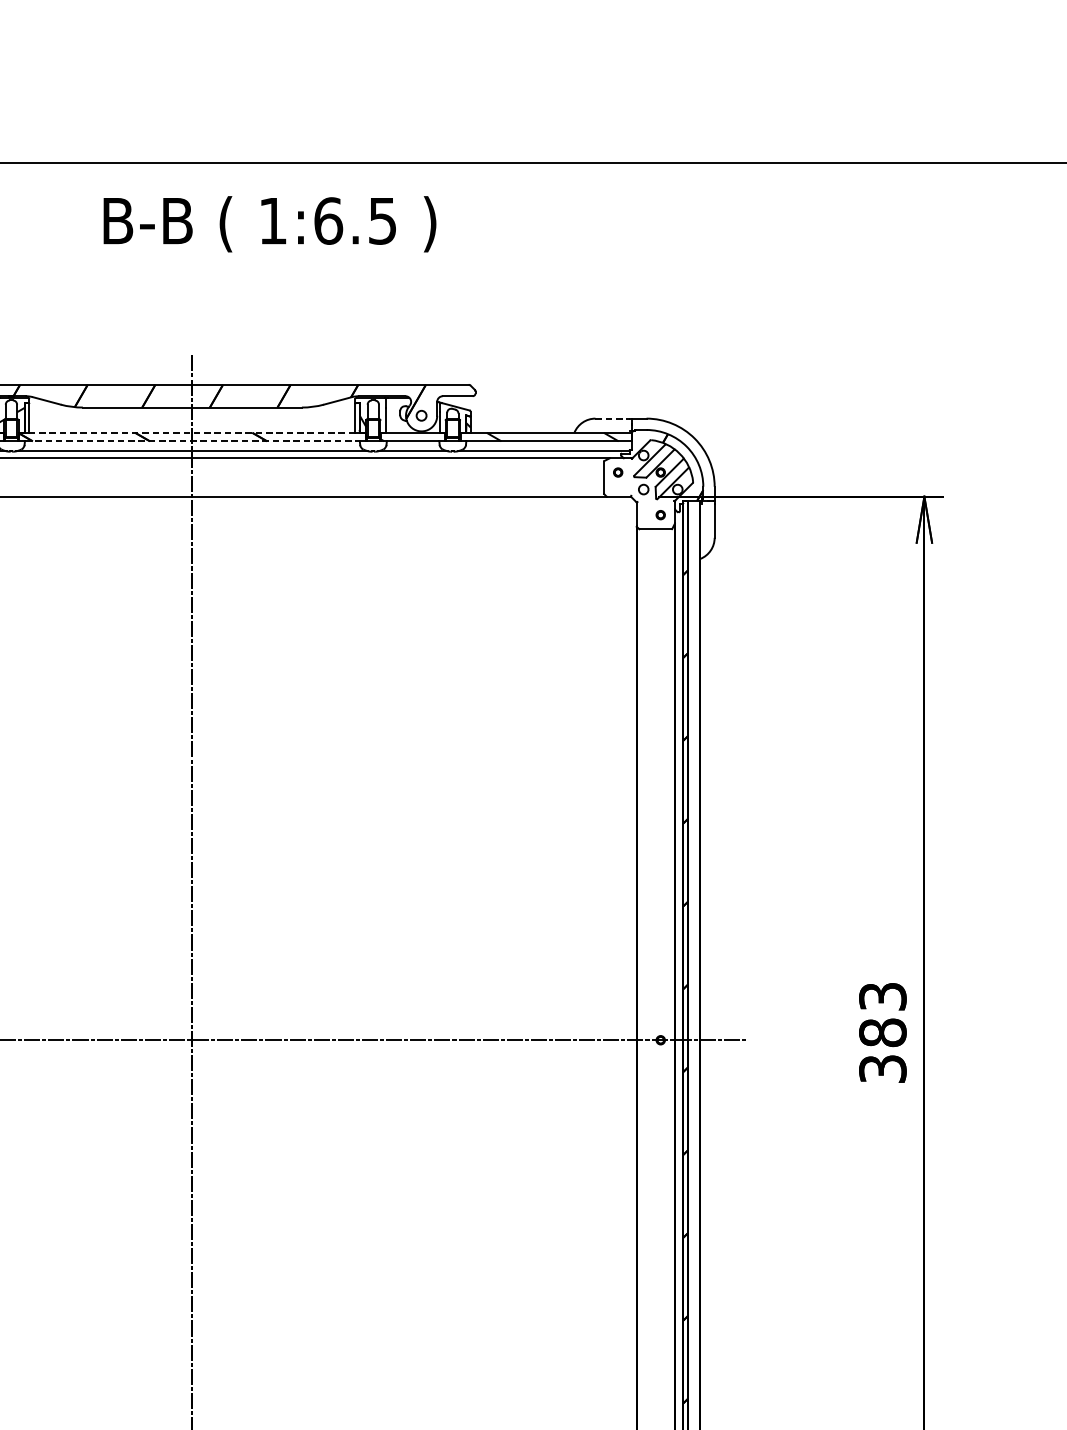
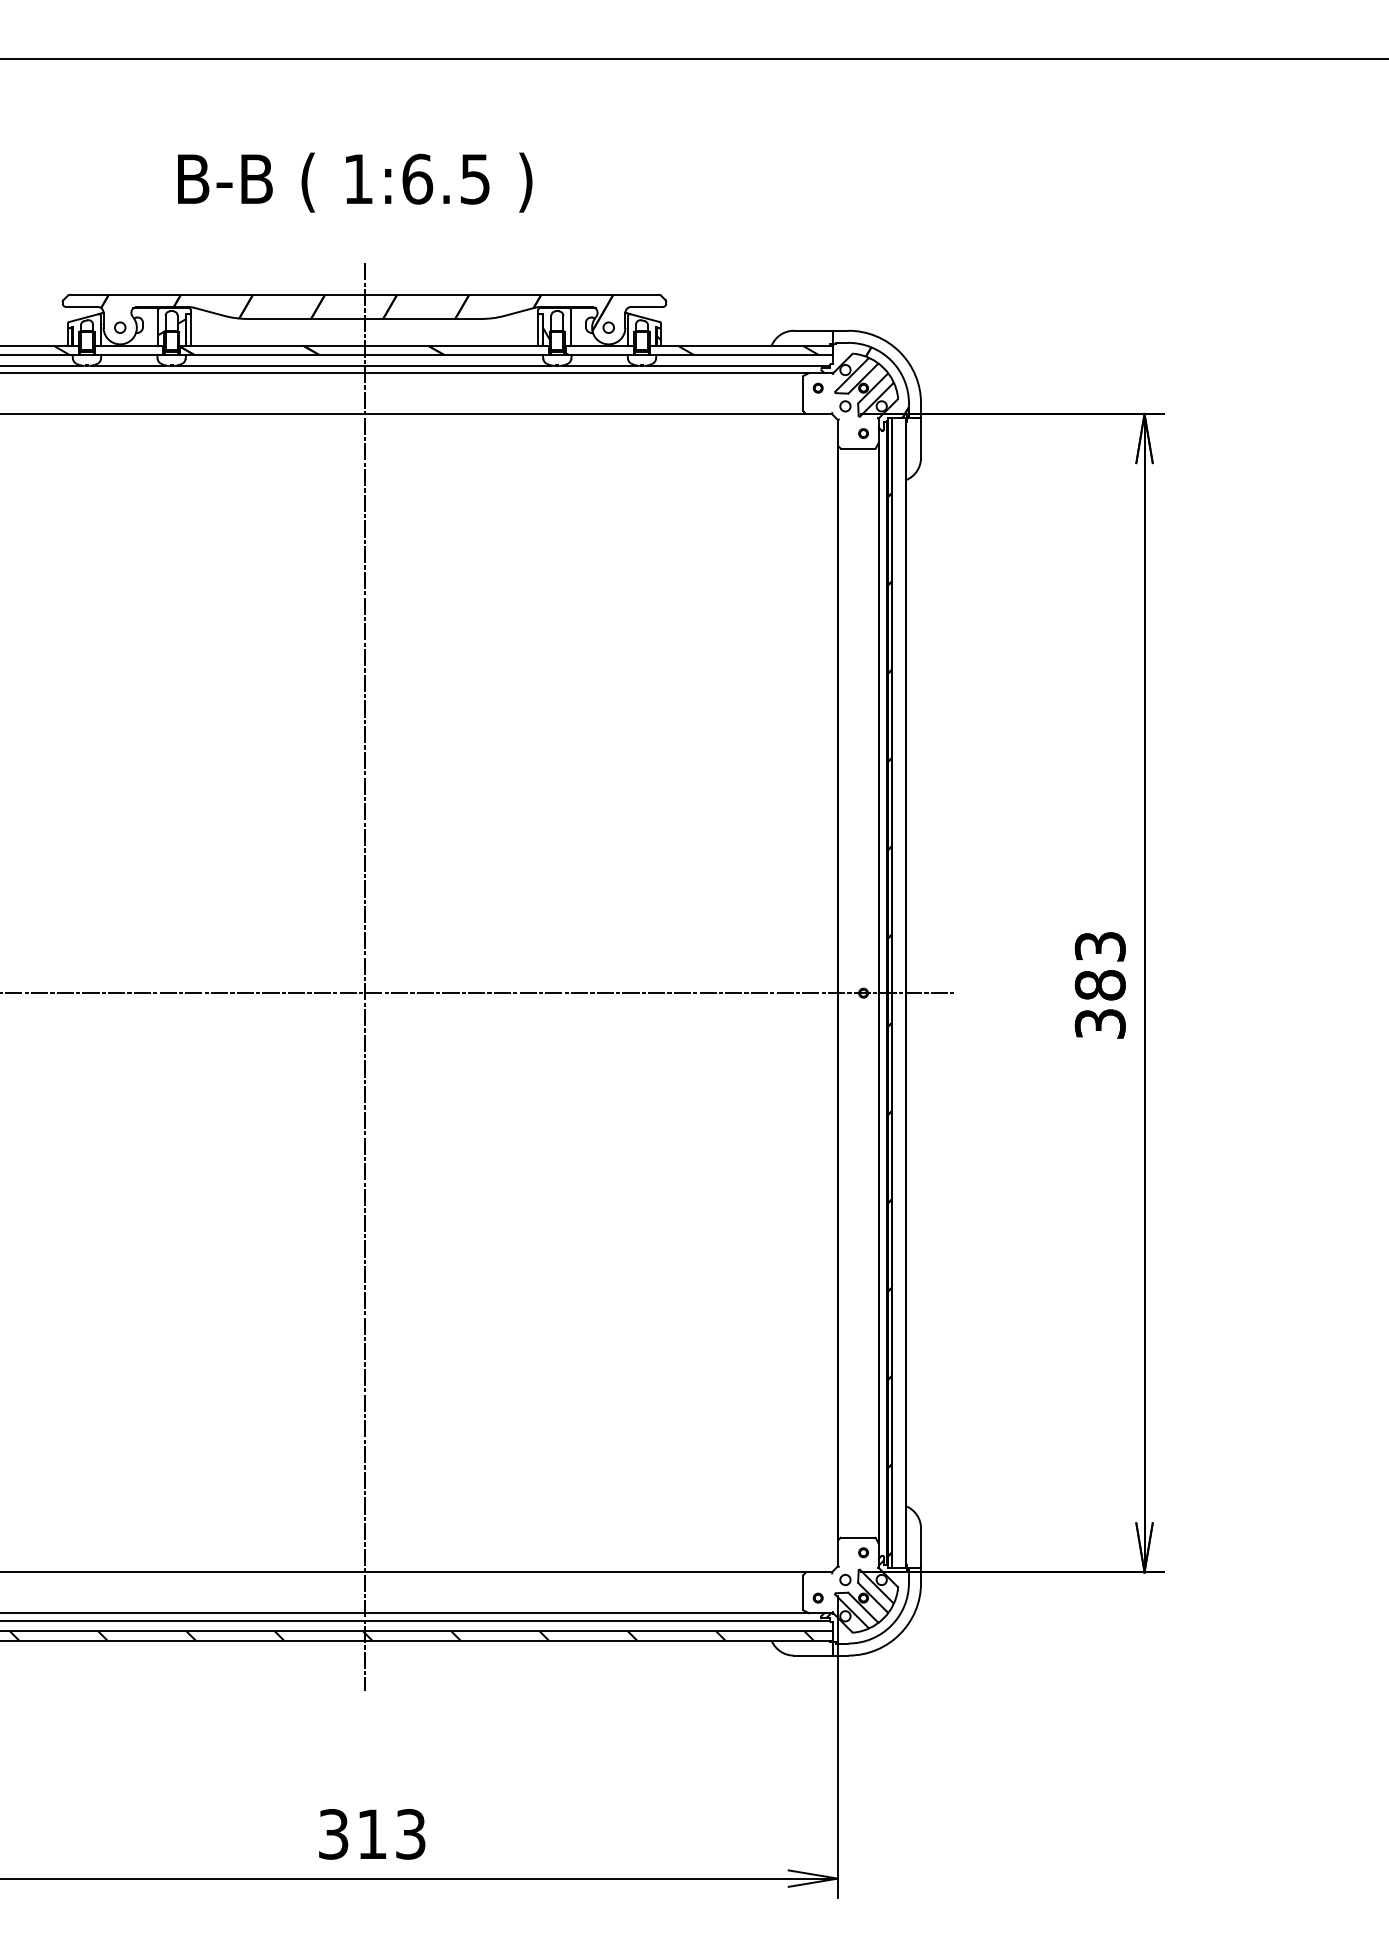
text: (270, 224) -> (355, 182), moved
line: (612, 418) -> (812, 330), dashed -> solid
line: (192, 432) -> (364, 345), dashed -> solid
line: (193, 440) -> (365, 354), dashed -> solid

